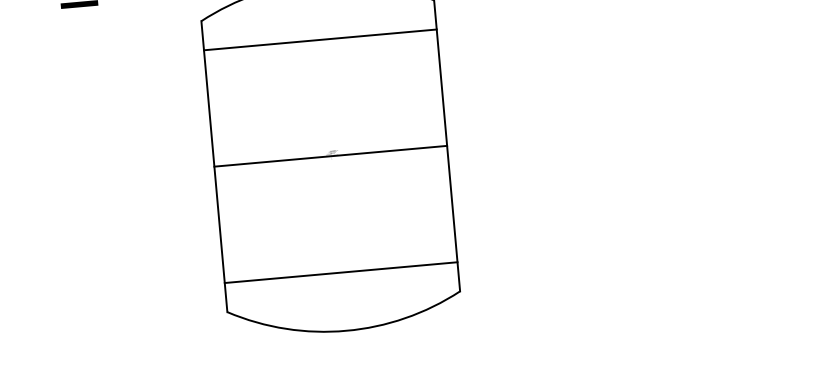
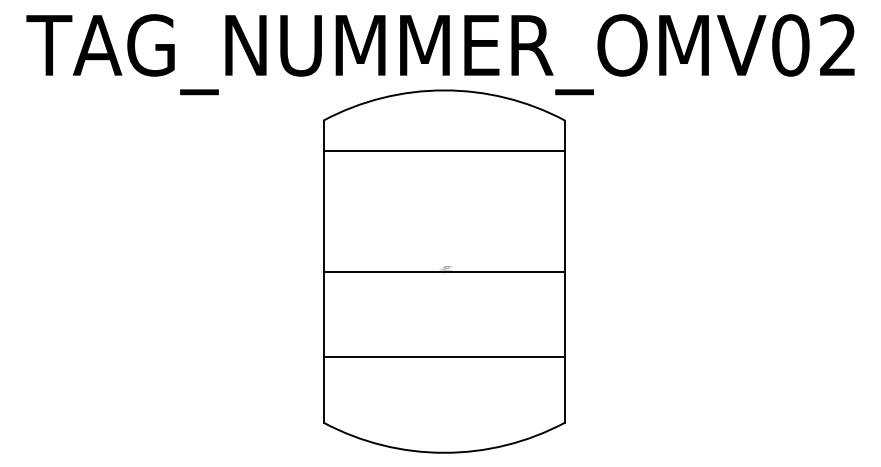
line: (341, 272) -> (444, 357), moved

